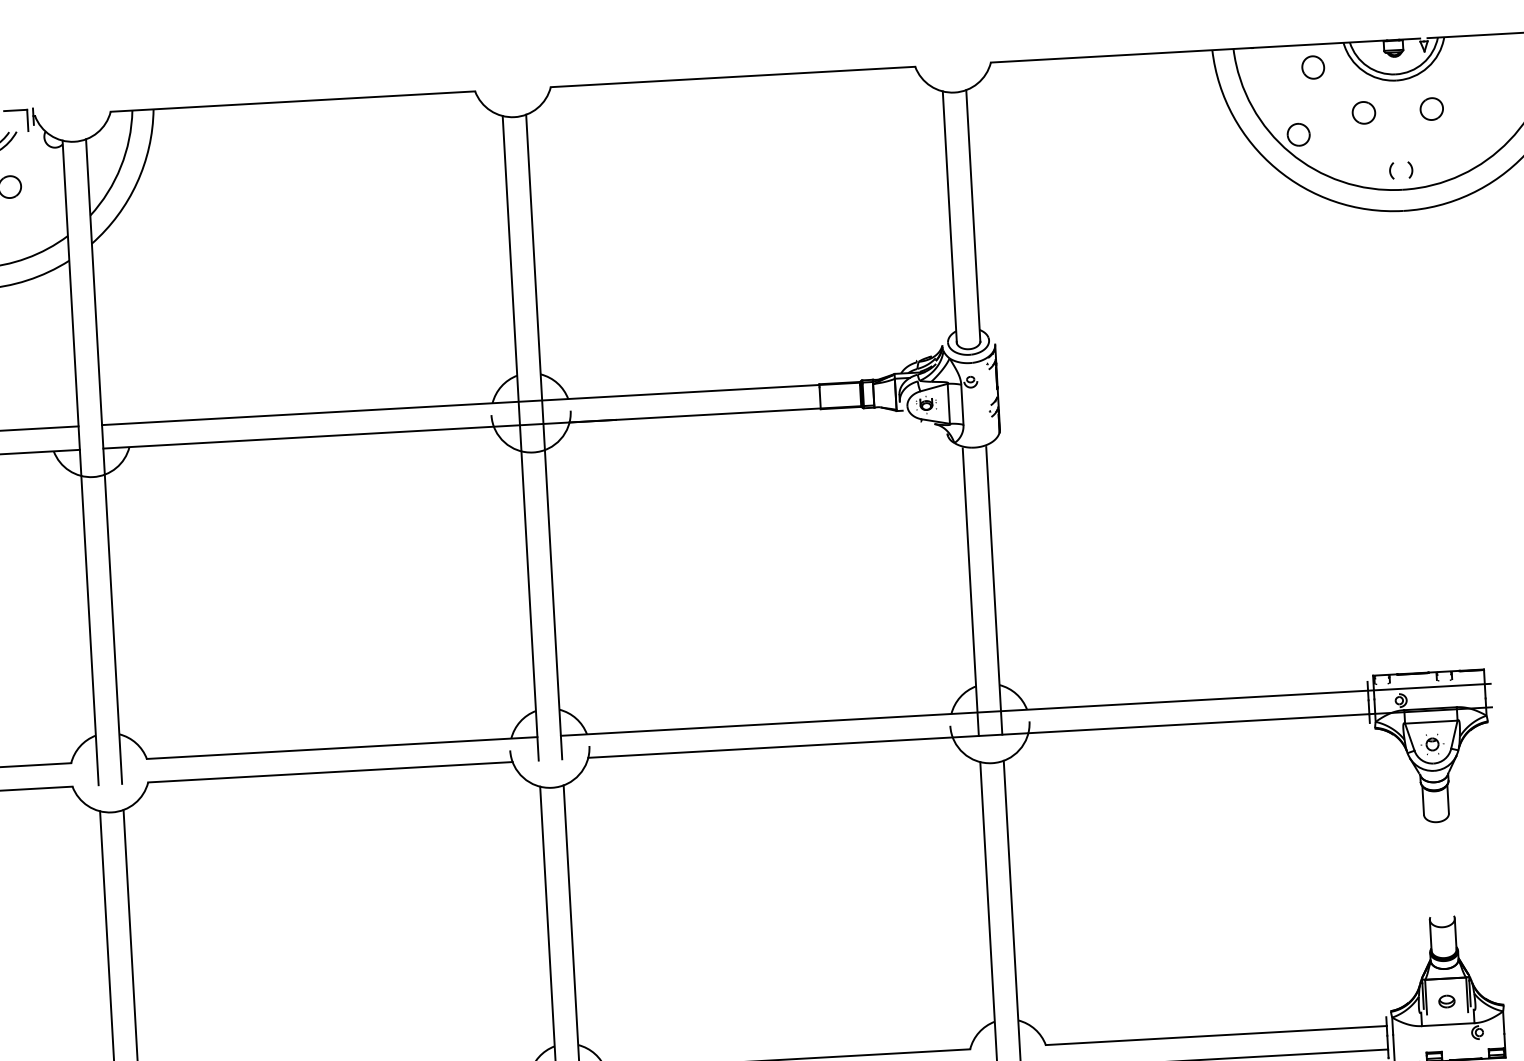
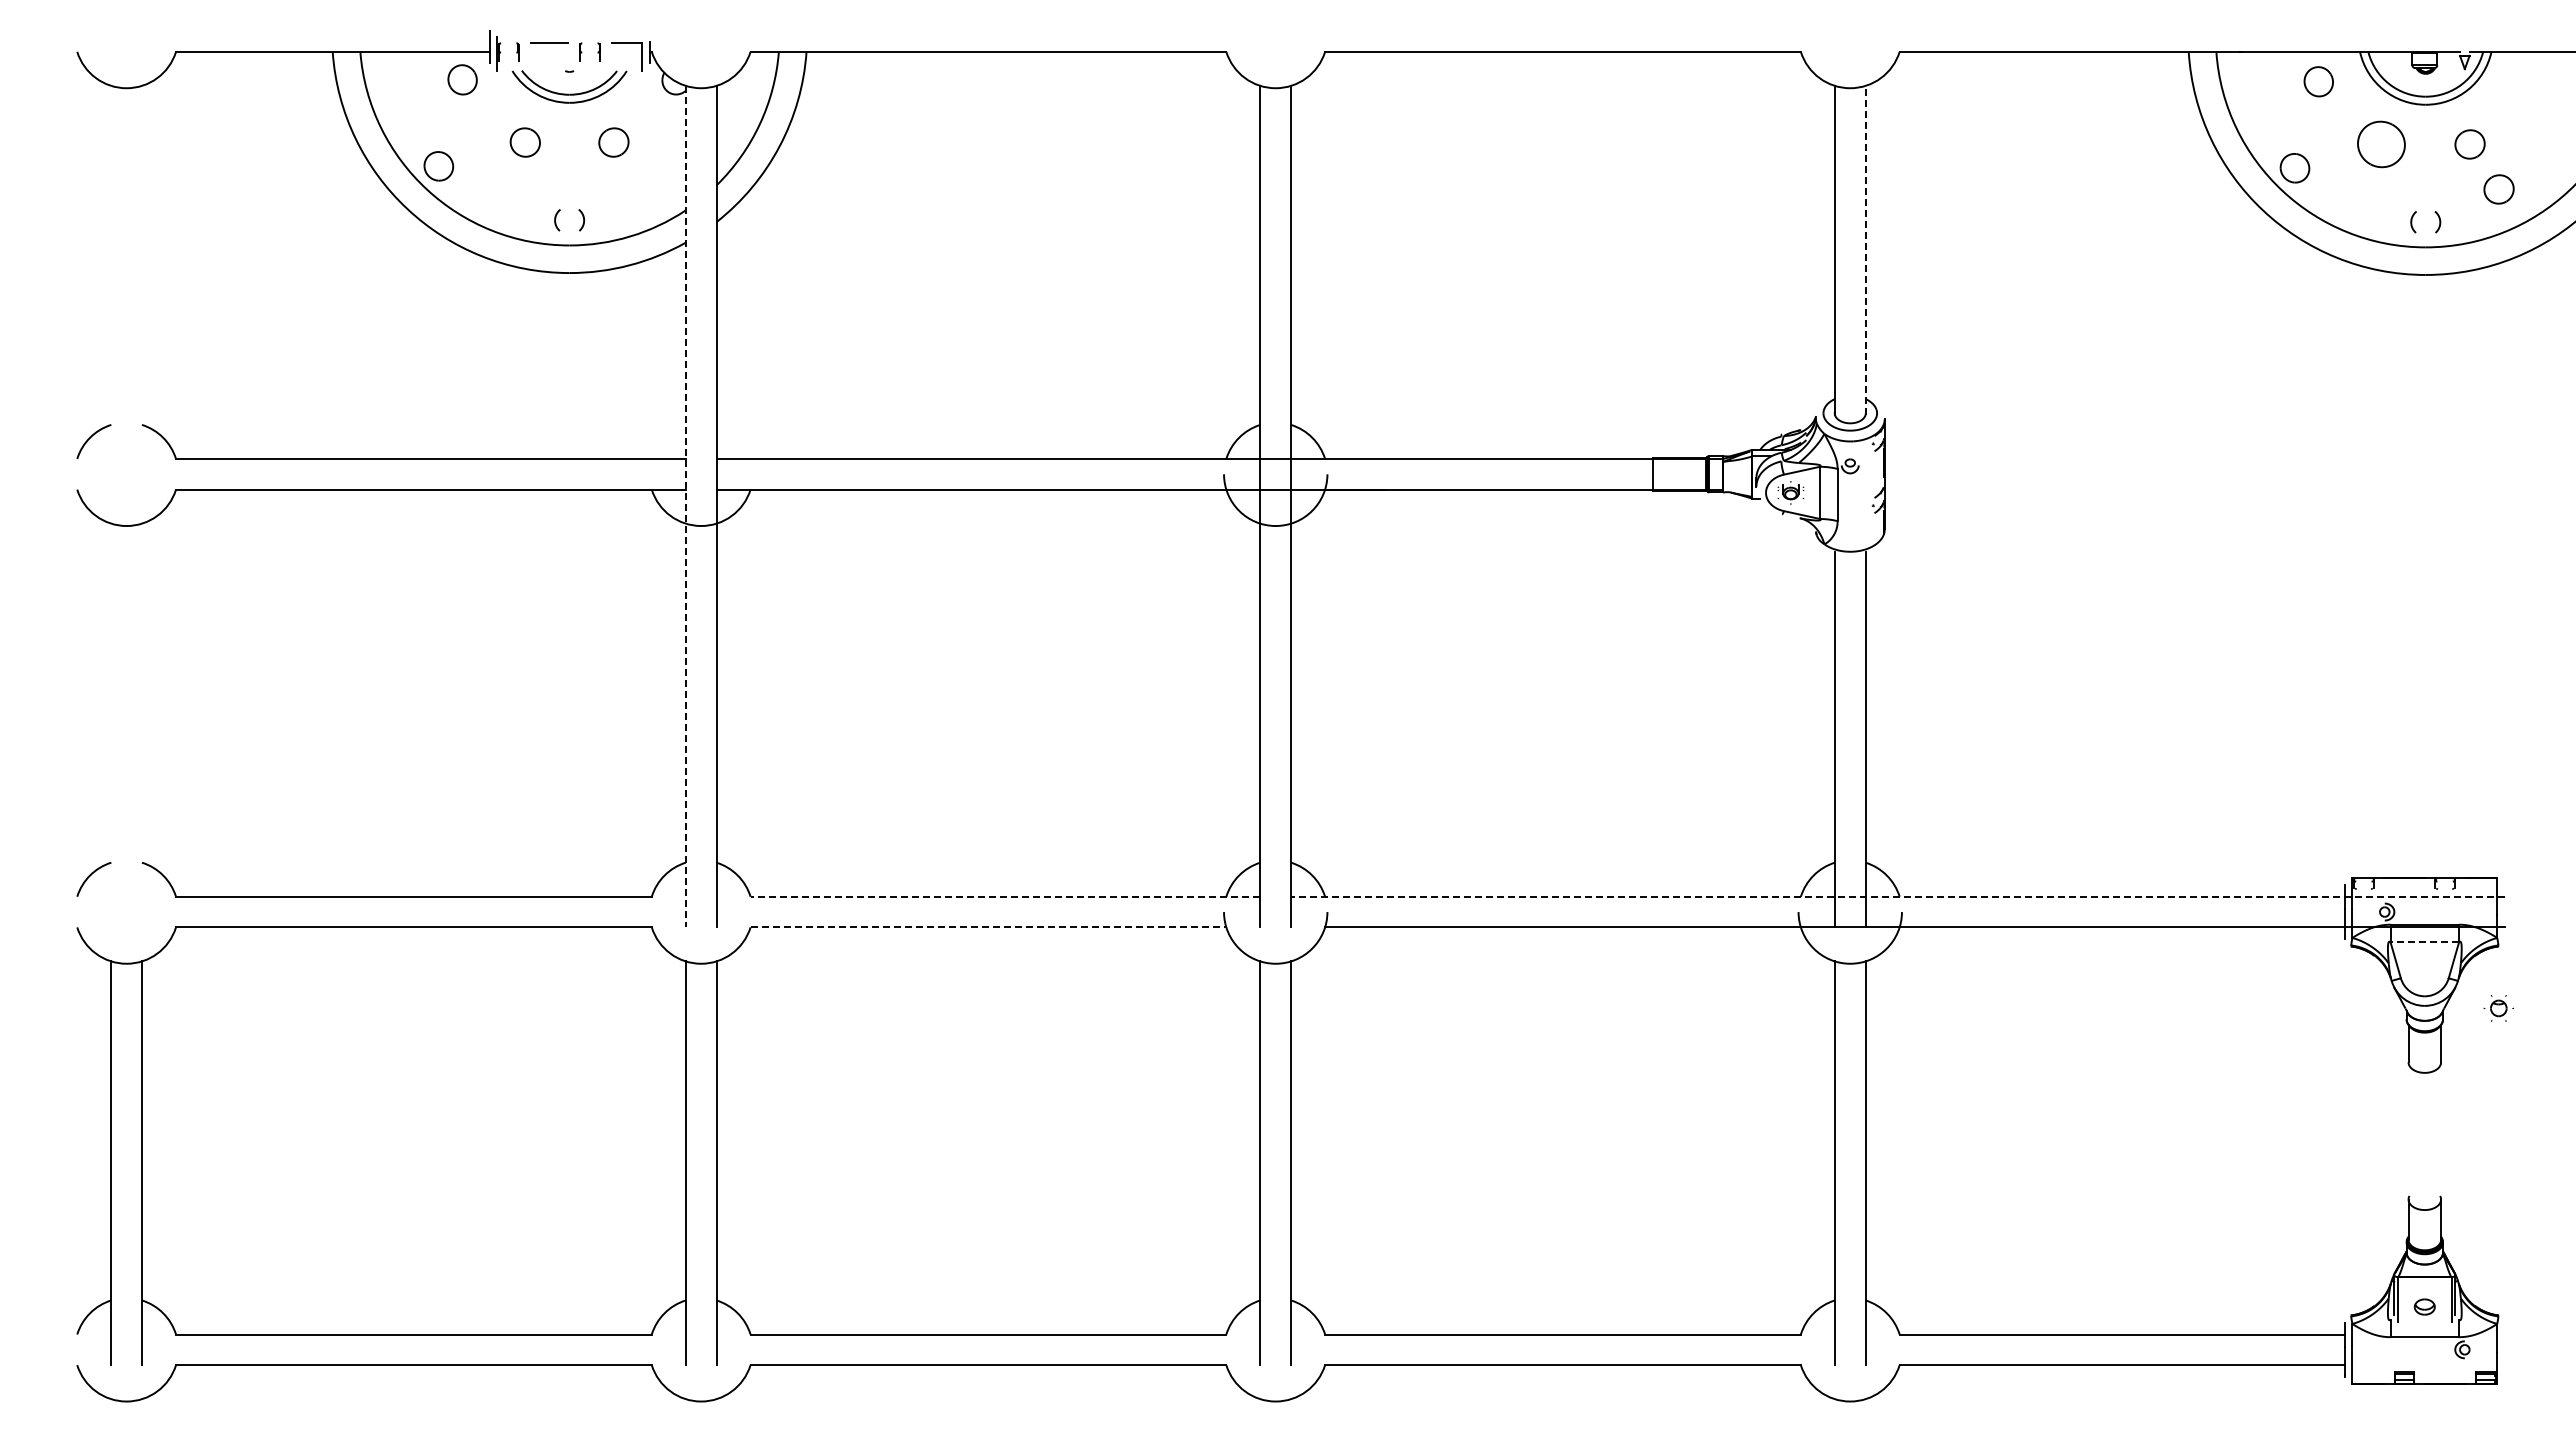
part: (1363, 112) -> (2381, 144), size x1.6
part: (1455, 142) -> (2498, 189), added
line: (973, 215) -> (1865, 249), solid -> dashed
line: (80, 462) -> (685, 506), solid -> dashed
line: (1025, 709) -> (1897, 896), solid -> dashed
line: (1431, 722) -> (2424, 942), solid -> dashed
part: (1432, 744) -> (2498, 1008), moved
line: (342, 747) -> (1005, 896), solid -> dashed
line: (330, 772) -> (988, 927), solid -> dashed

